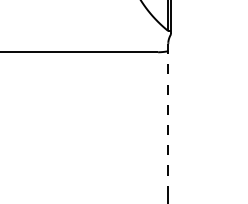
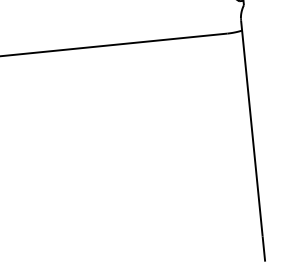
line: (168, 119) -> (252, 129), dashed -> solid

